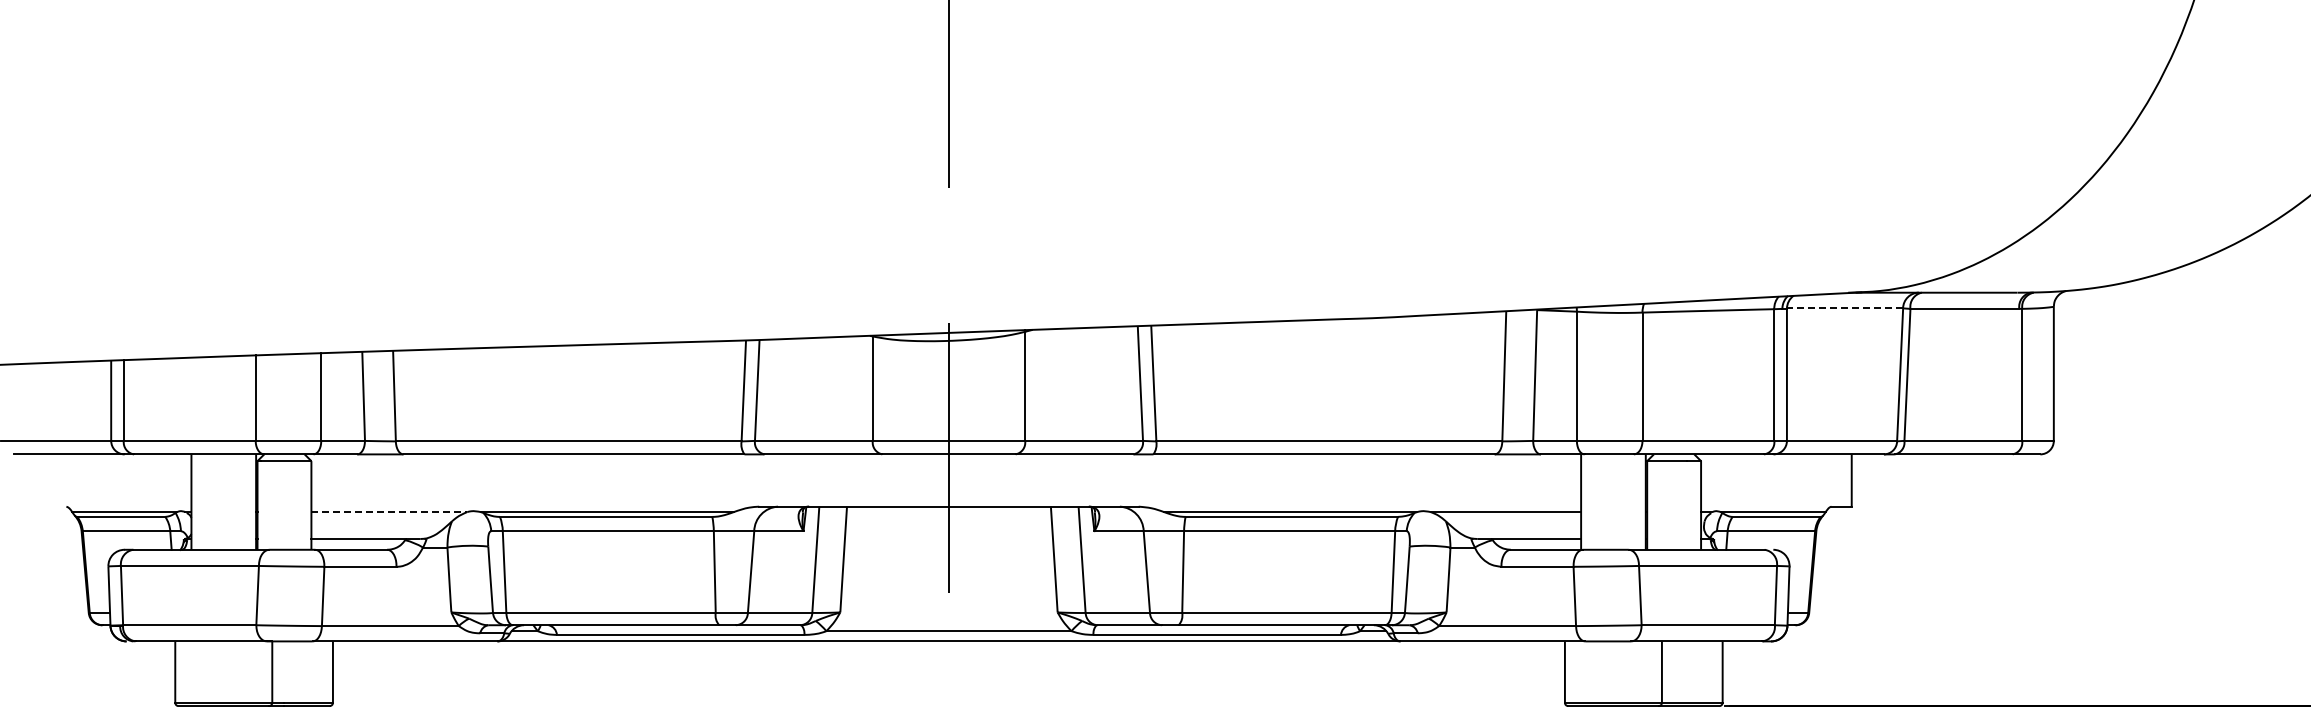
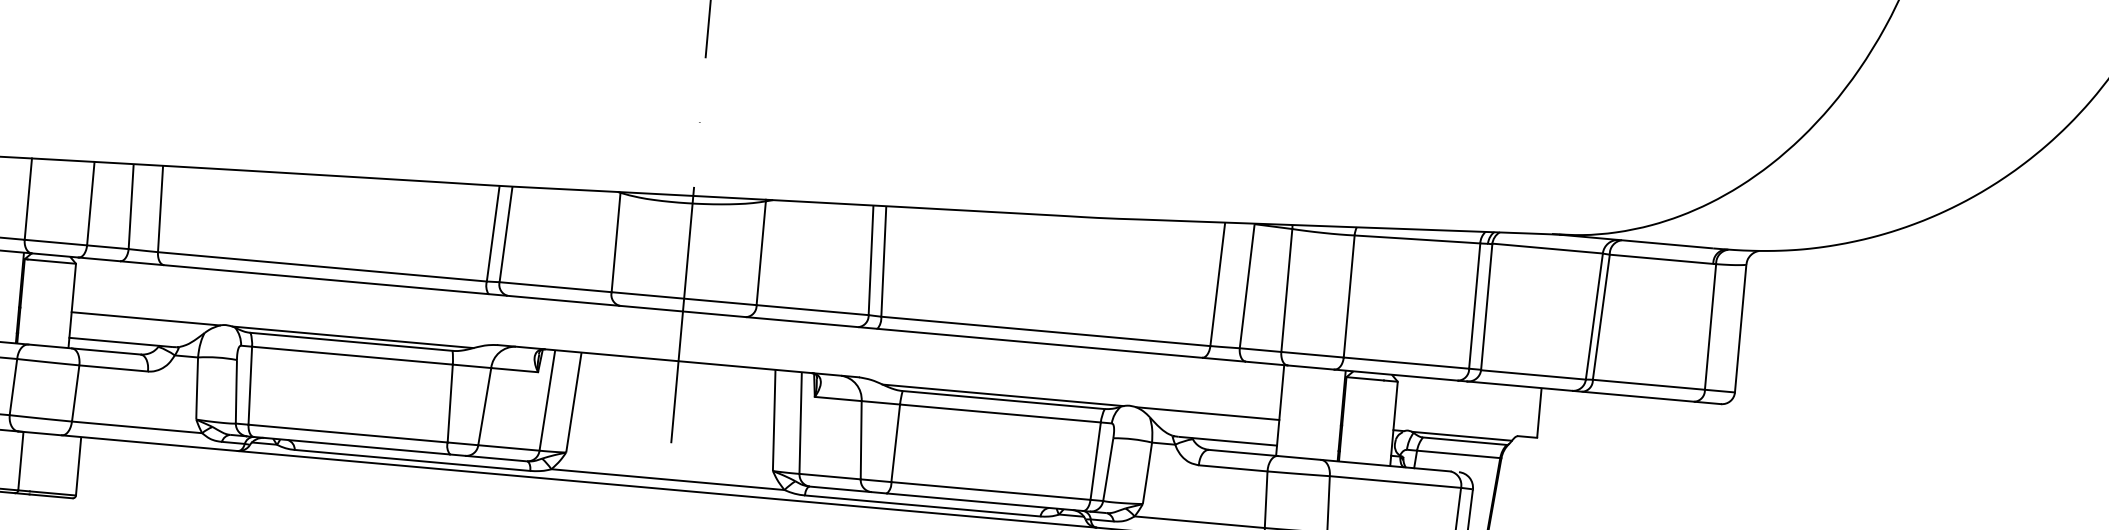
line: (1844, 308) -> (1547, 248), dashed -> solid
line: (389, 512) -> (145, 319), dashed -> solid

